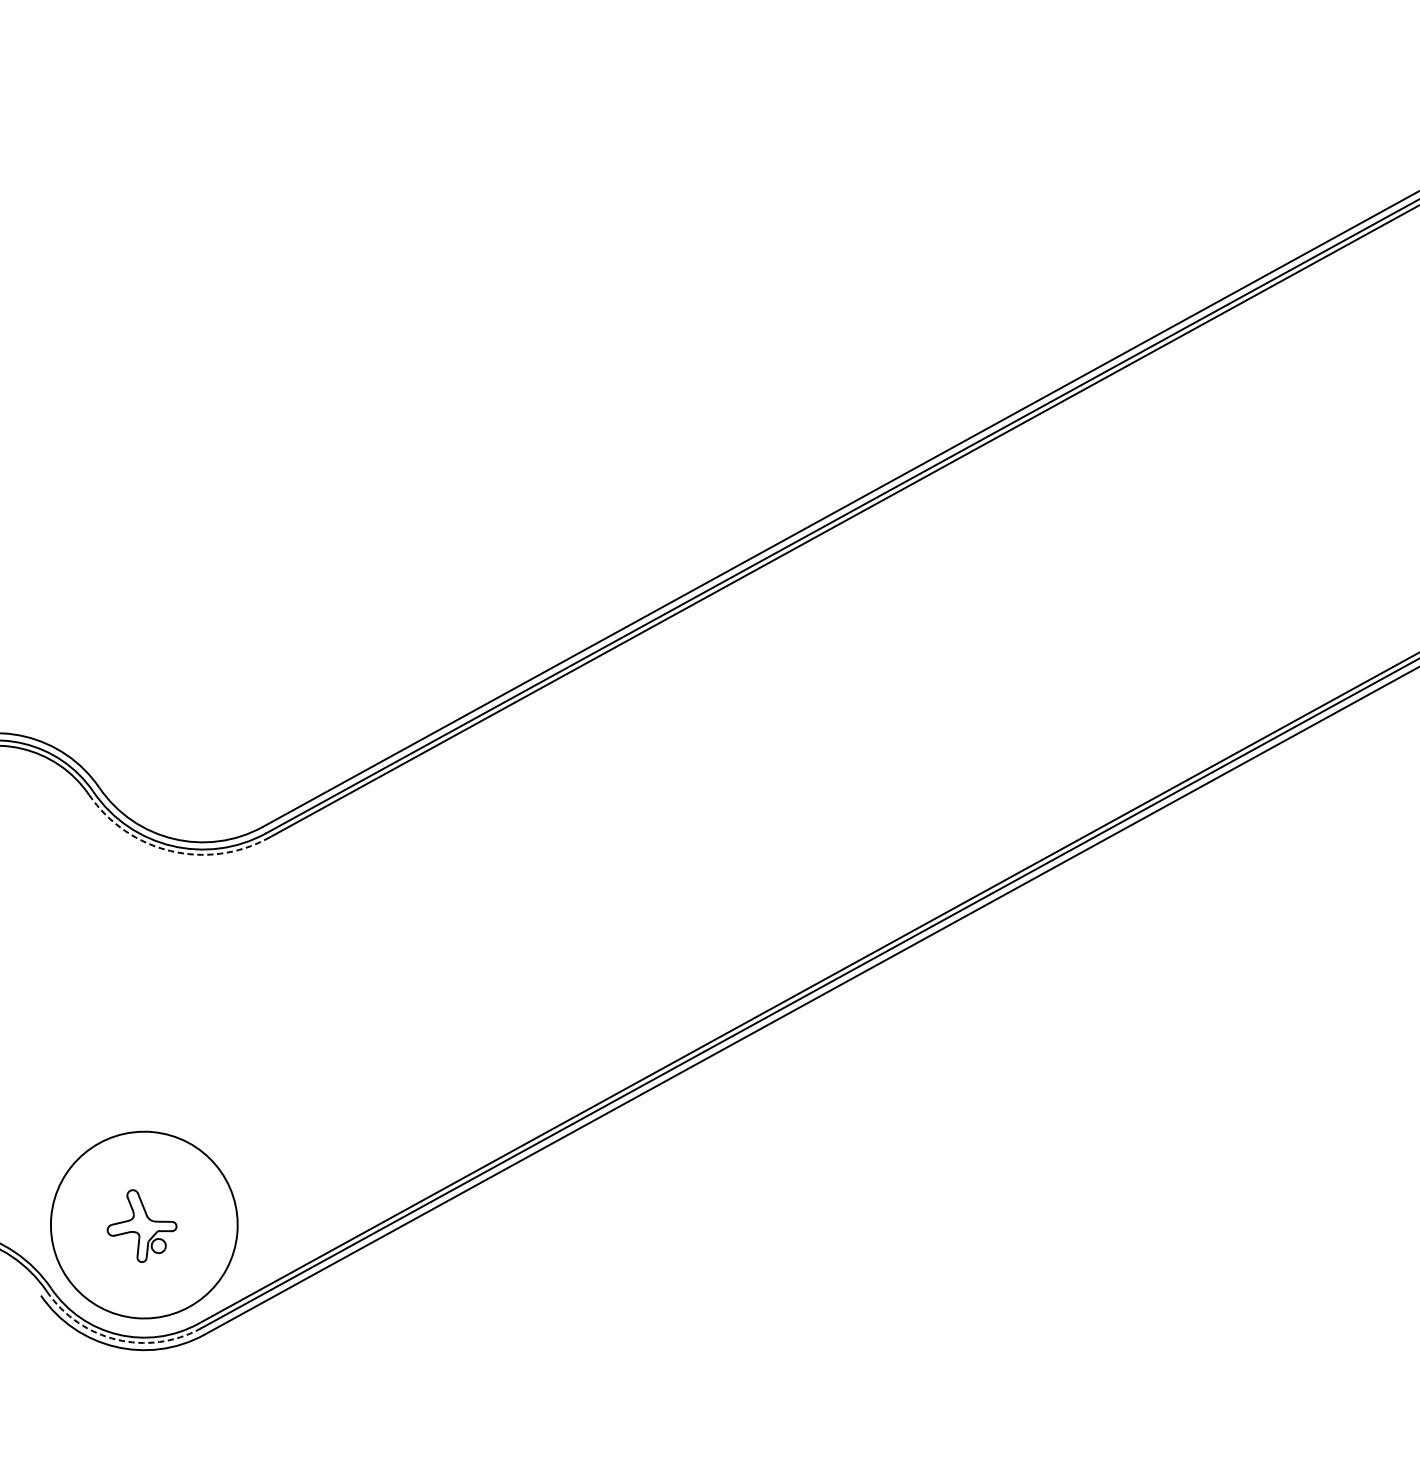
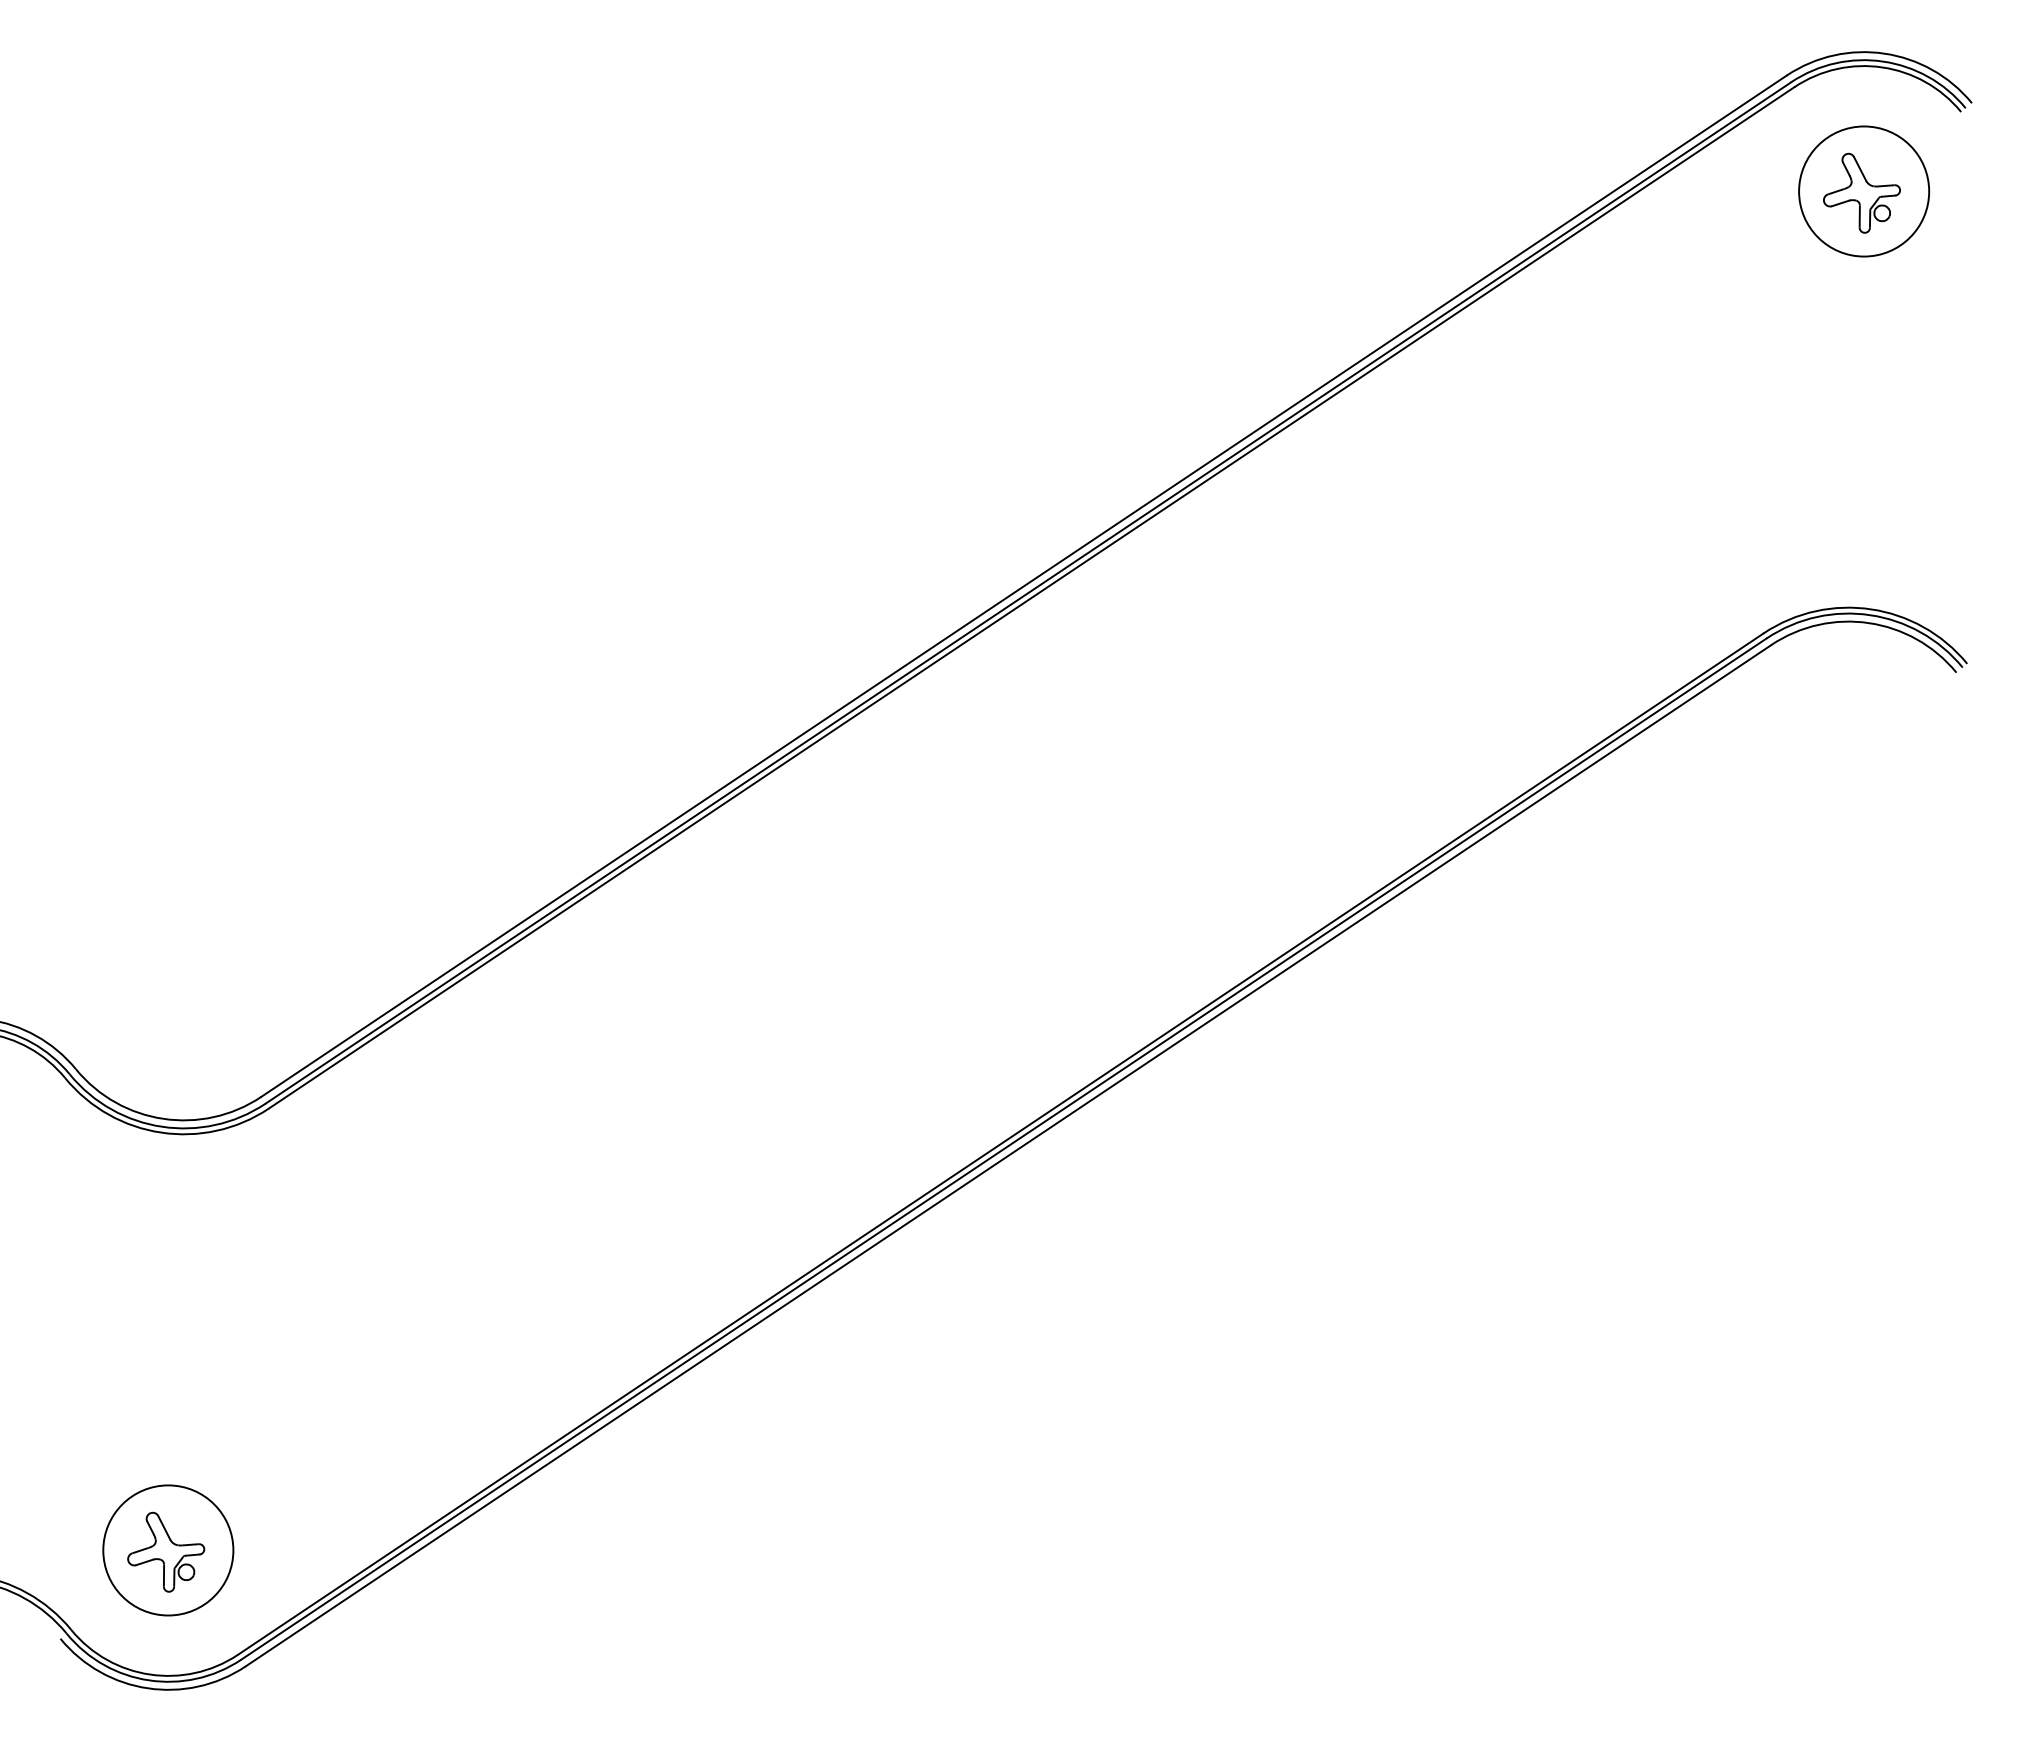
arc: (170, 850) -> (161, 1132), dashed -> solid
circle: (144, 1225) -> (168, 1550), size x0.62
arc: (117, 1339) -> (149, 1680), dashed -> solid

